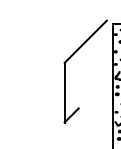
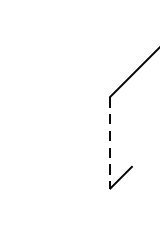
line: (64, 92) -> (110, 142), solid -> dashed

